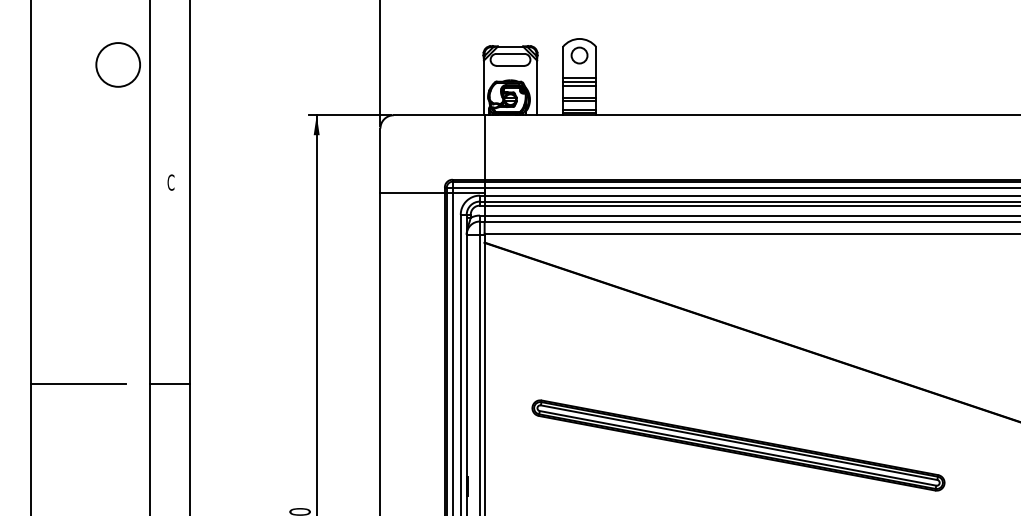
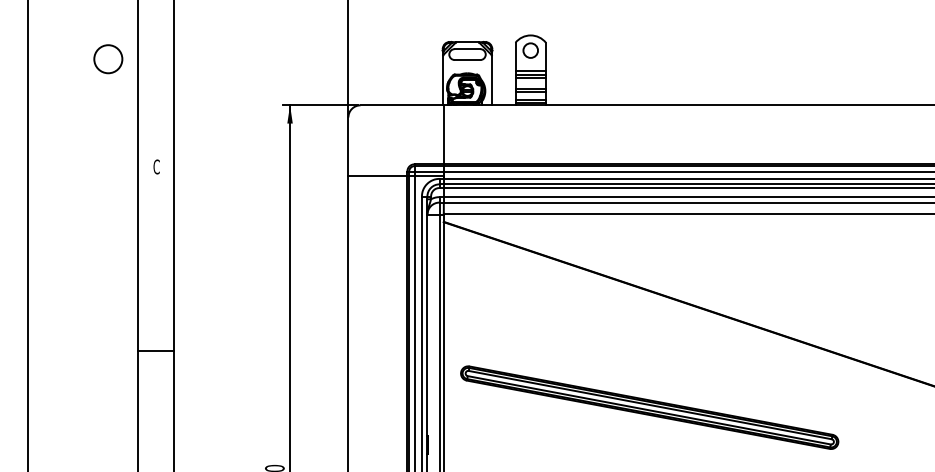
circle: (118, 64) -> (108, 58), size x0.7
line: (78, 383) -> (71, 350), removed
part: (738, 445) -> (649, 407), moved

